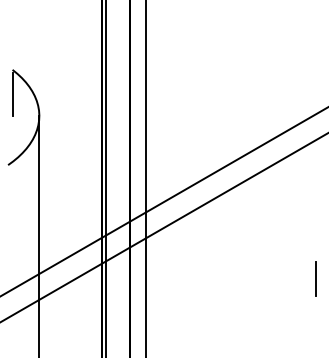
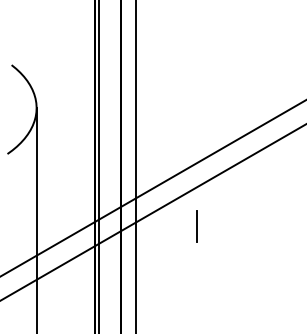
line: (12, 93) -> (11, 87), removed
line: (315, 279) -> (196, 226), moved

